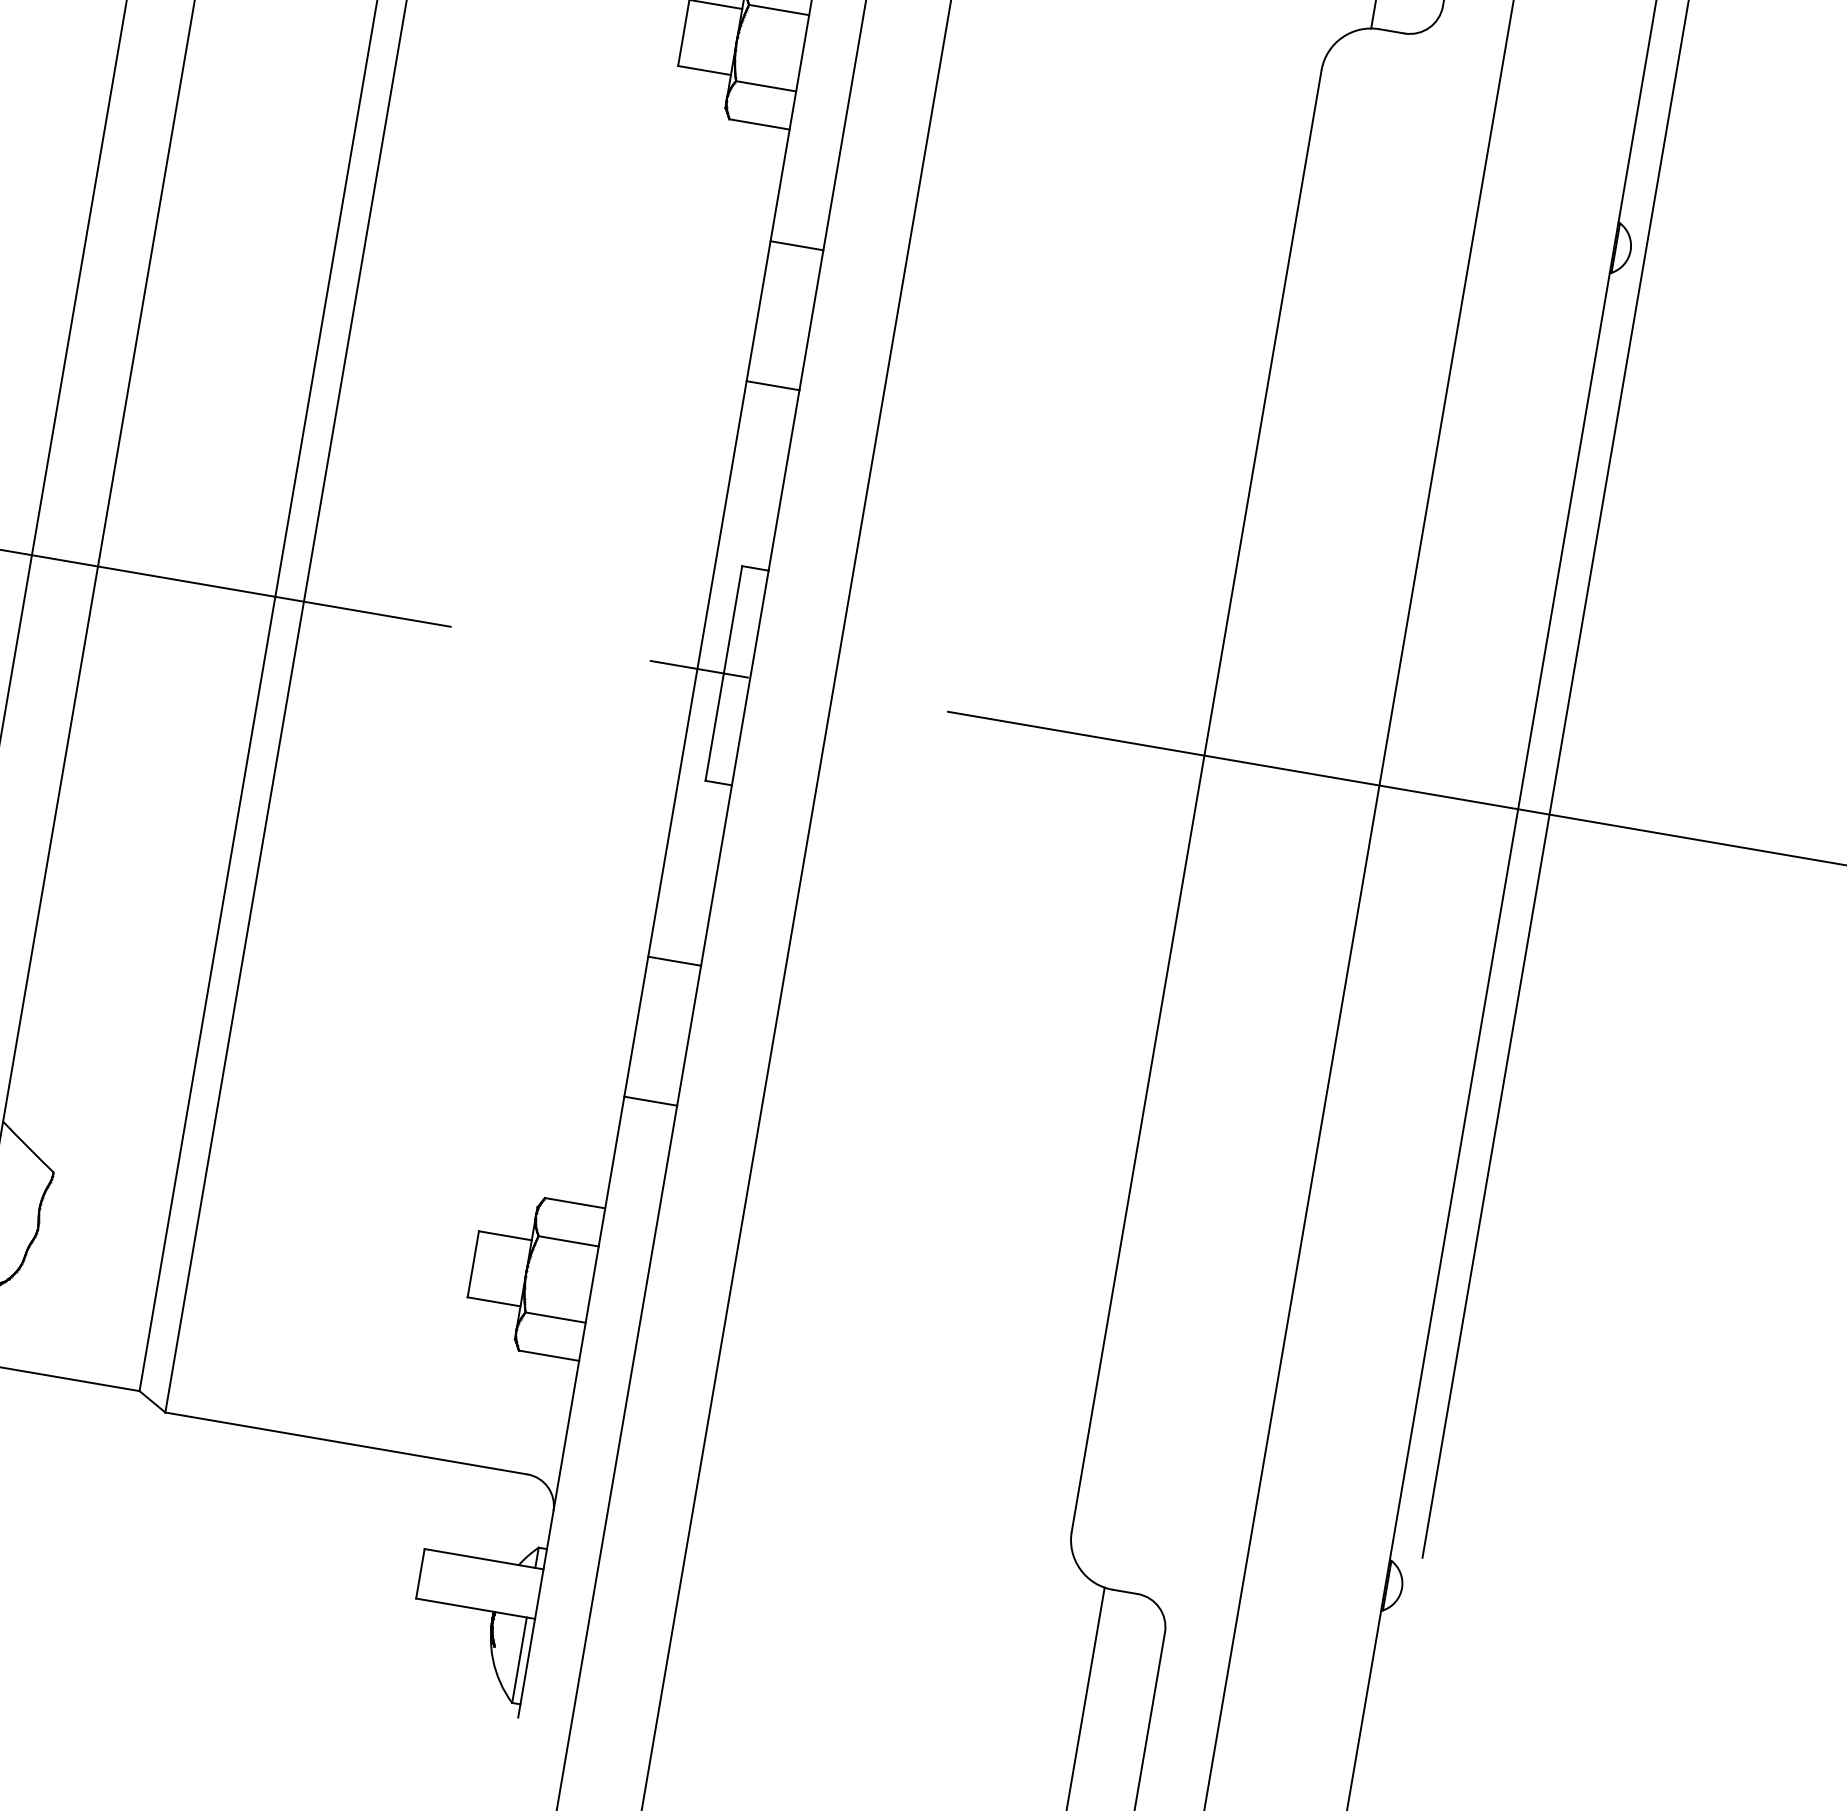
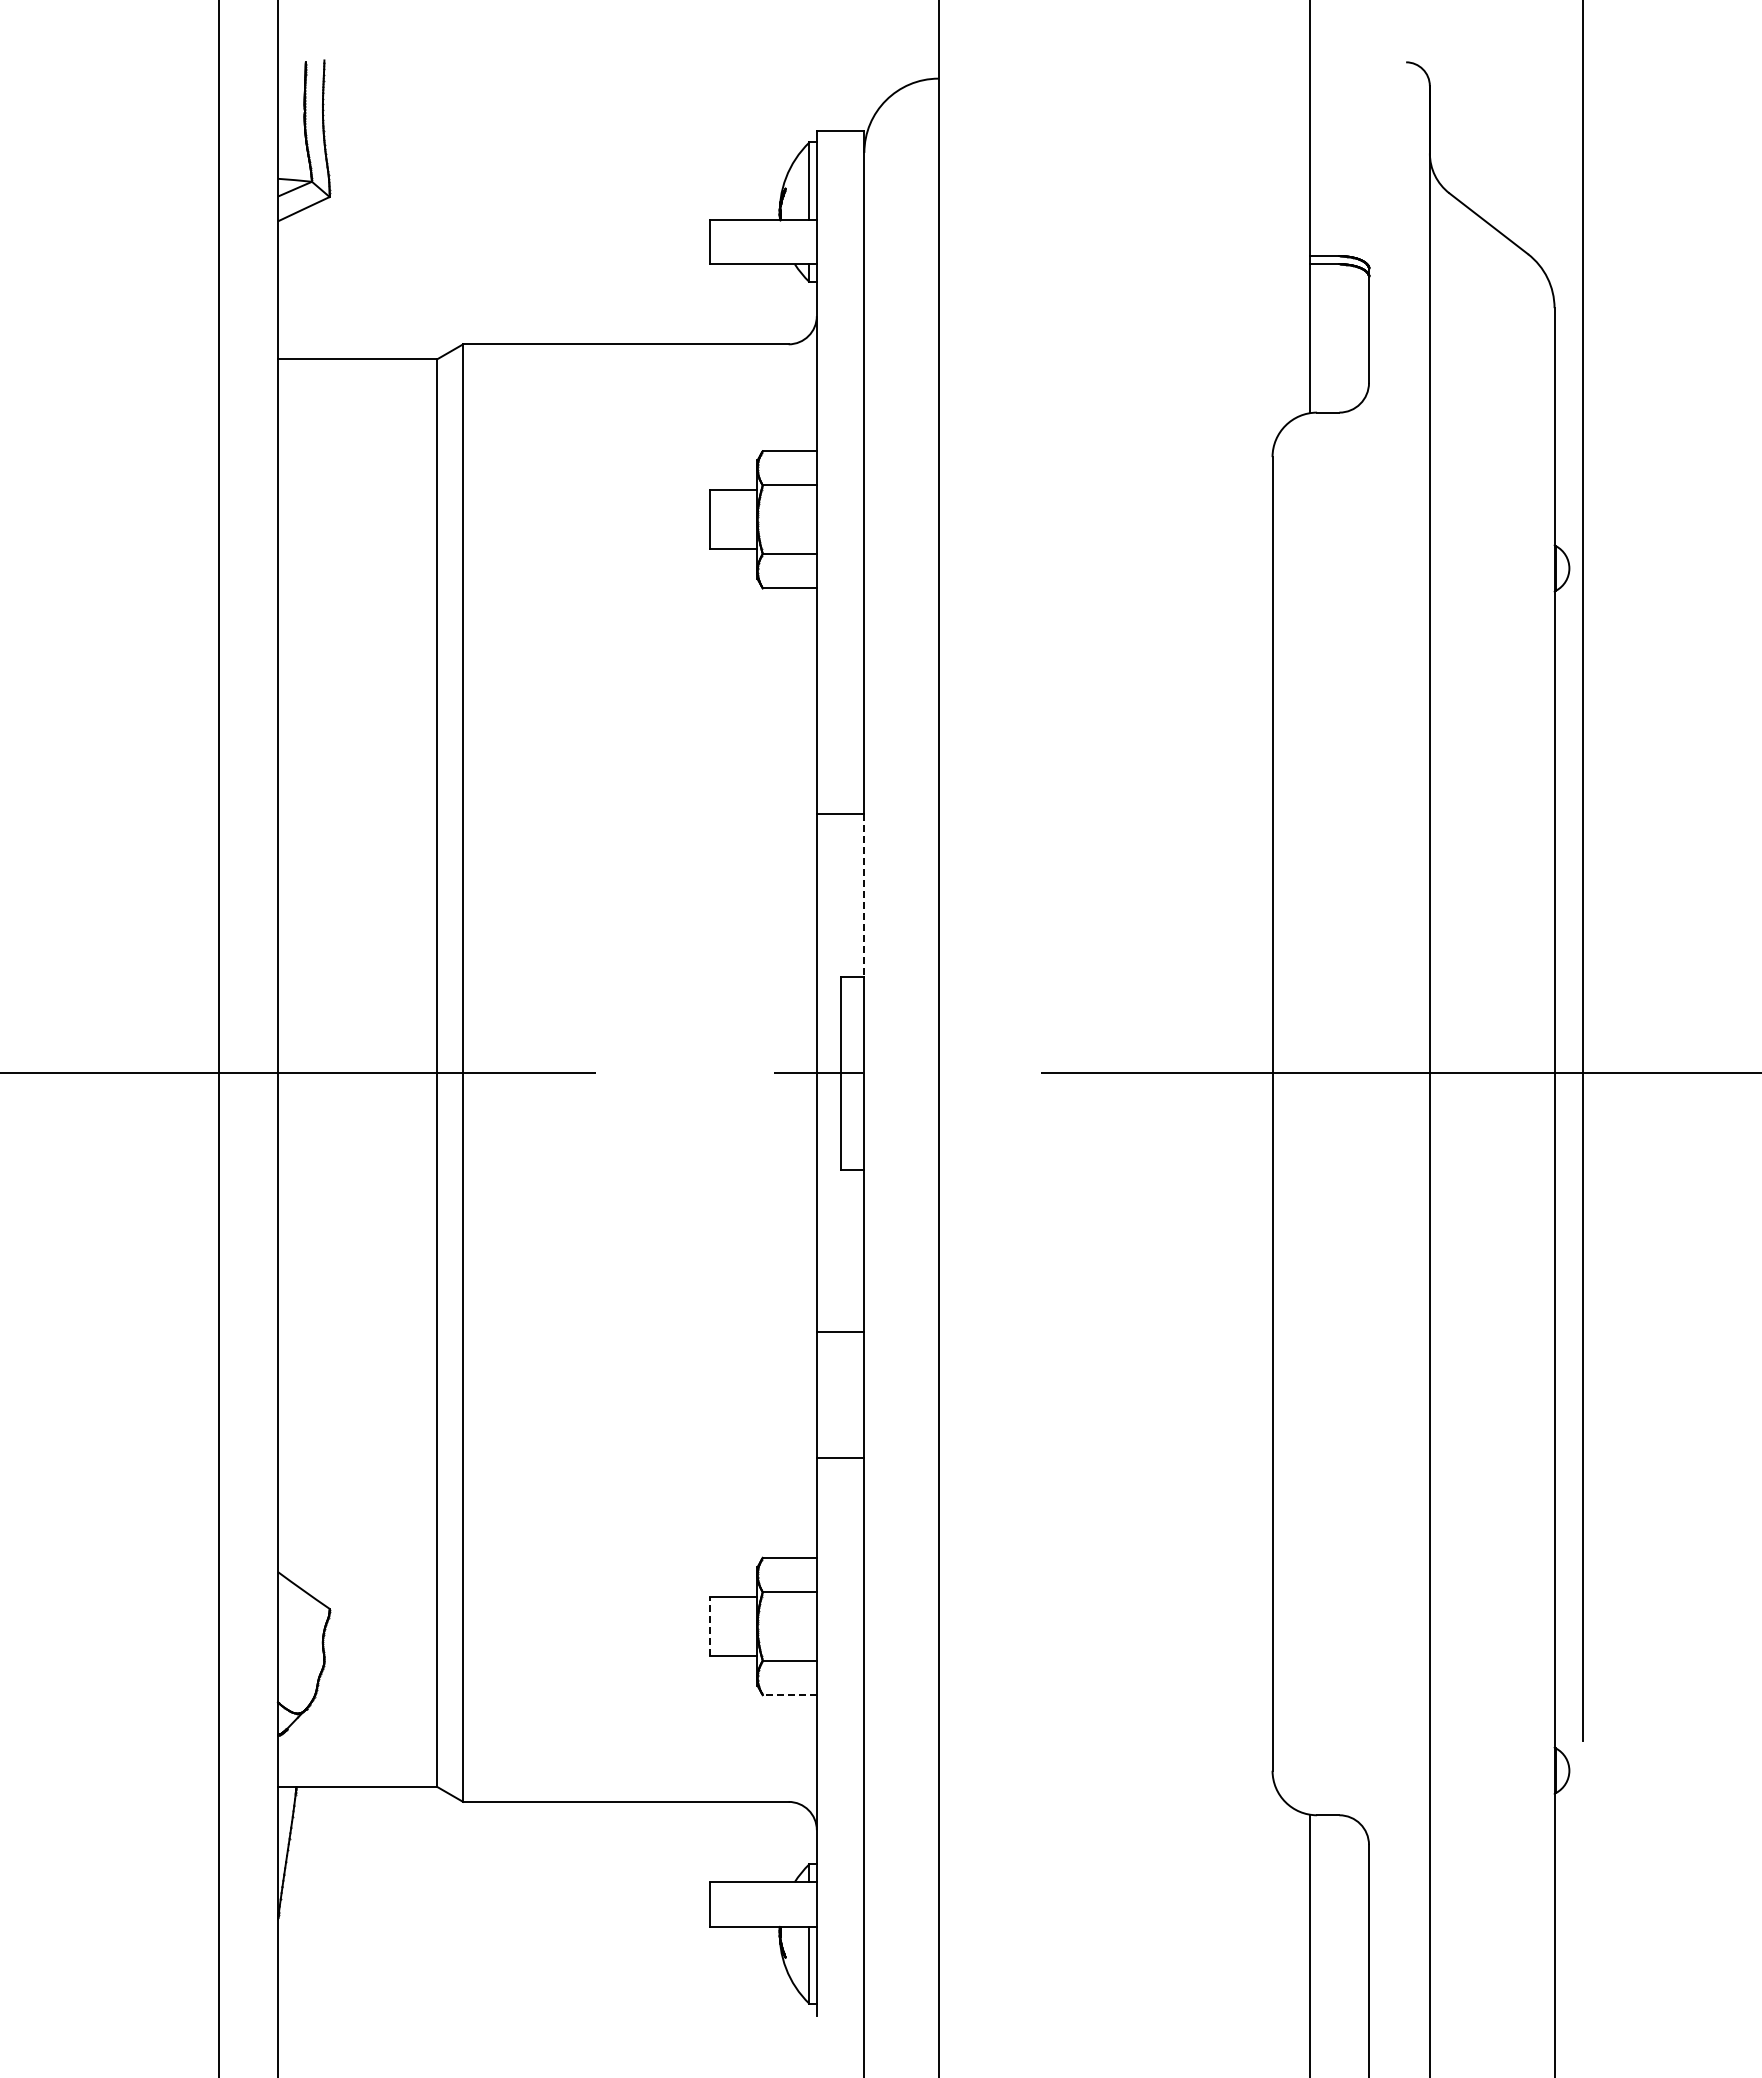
line: (796, 245) -> (840, 688), removed
line: (784, 481) -> (864, 896), solid -> dashed
line: (472, 1264) -> (709, 1626), solid -> dashed
line: (548, 1356) -> (789, 1695), solid -> dashed

